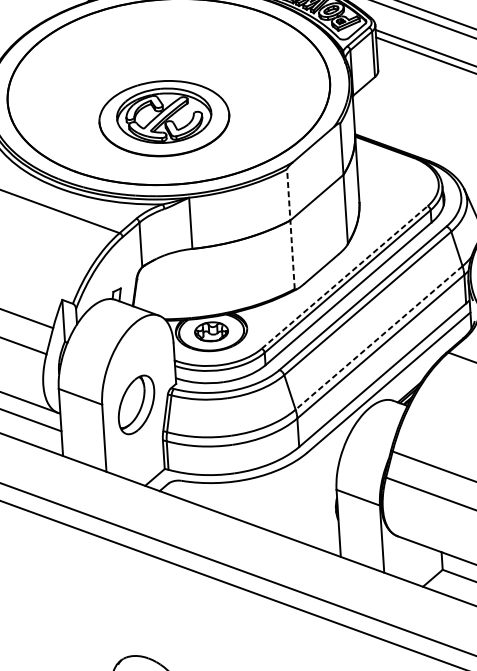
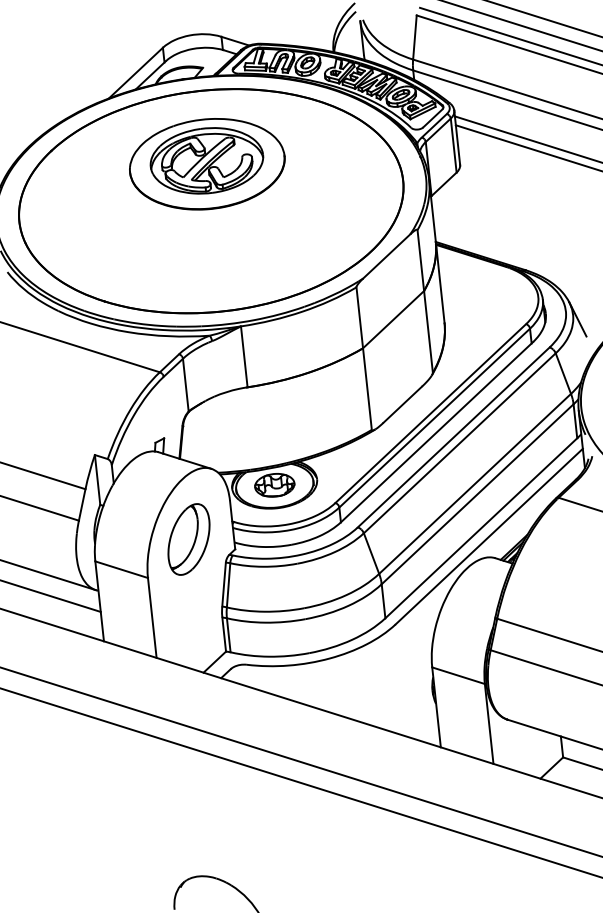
part: (164, 118) -> (207, 164), moved
line: (291, 229) -> (364, 358), dashed -> solid
line: (344, 277) -> (430, 413), dashed -> solid
line: (379, 337) -> (475, 483), dashed -> solid
part: (136, 404) -> (188, 539), moved

